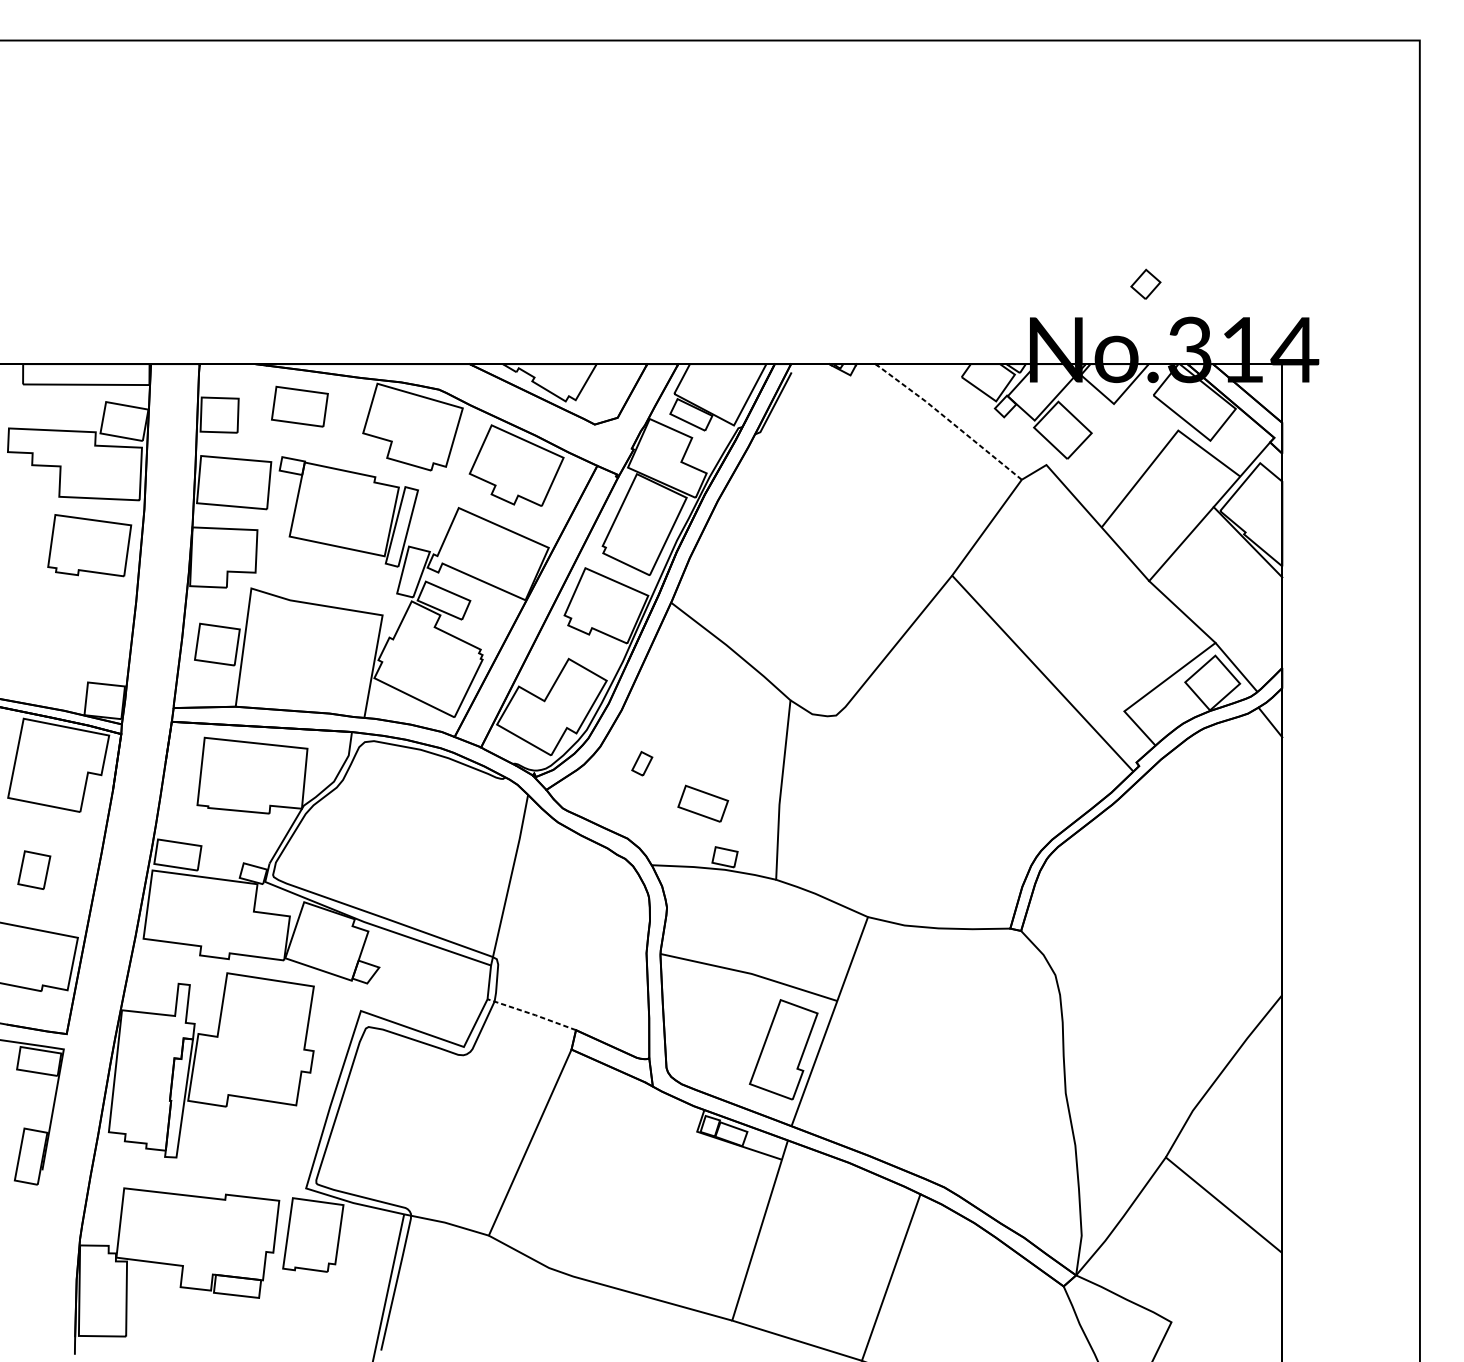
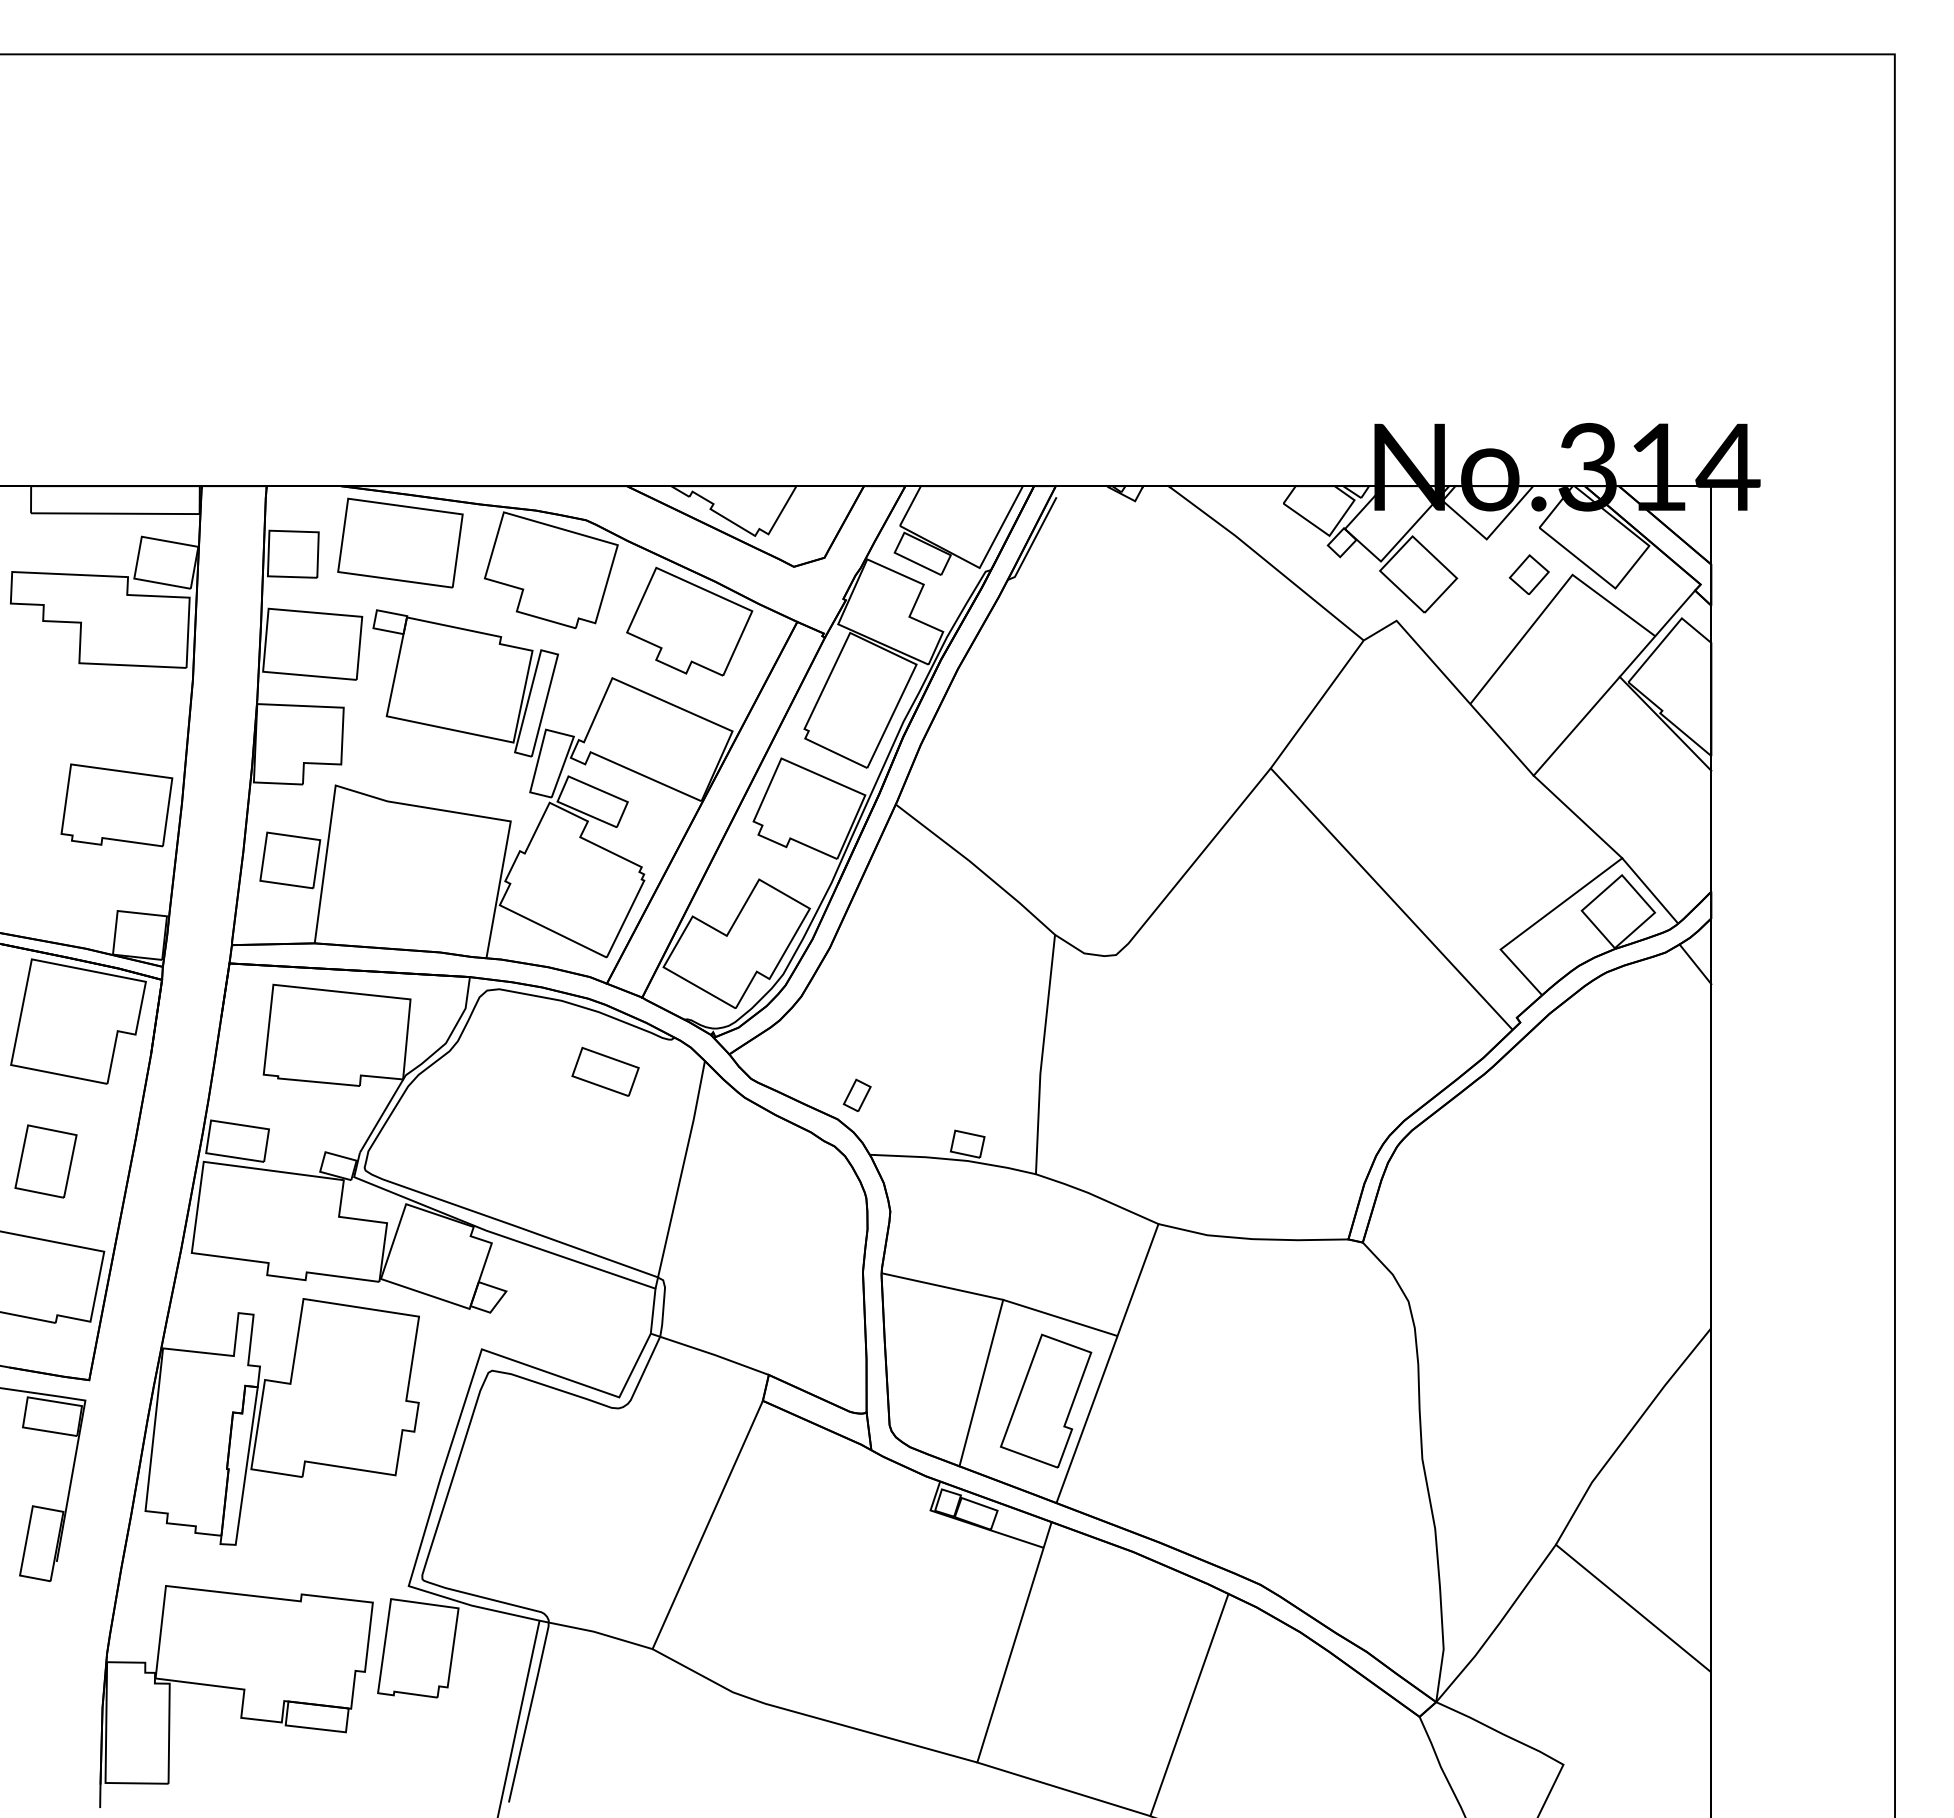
part: (1145, 284) -> (1528, 574), moved
part: (299, 406) -> (400, 542), size x1.67
line: (949, 421) -> (1267, 562), dashed -> solid
part: (89, 545) -> (116, 805), moved
part: (641, 763) -> (856, 1095), moved
part: (703, 803) -> (605, 1071), moved
part: (33, 870) -> (45, 1161), size x1.43
line: (532, 1014) -> (710, 1353), dashed -> solid
line: (735, 1035) -> (981, 1382), added

